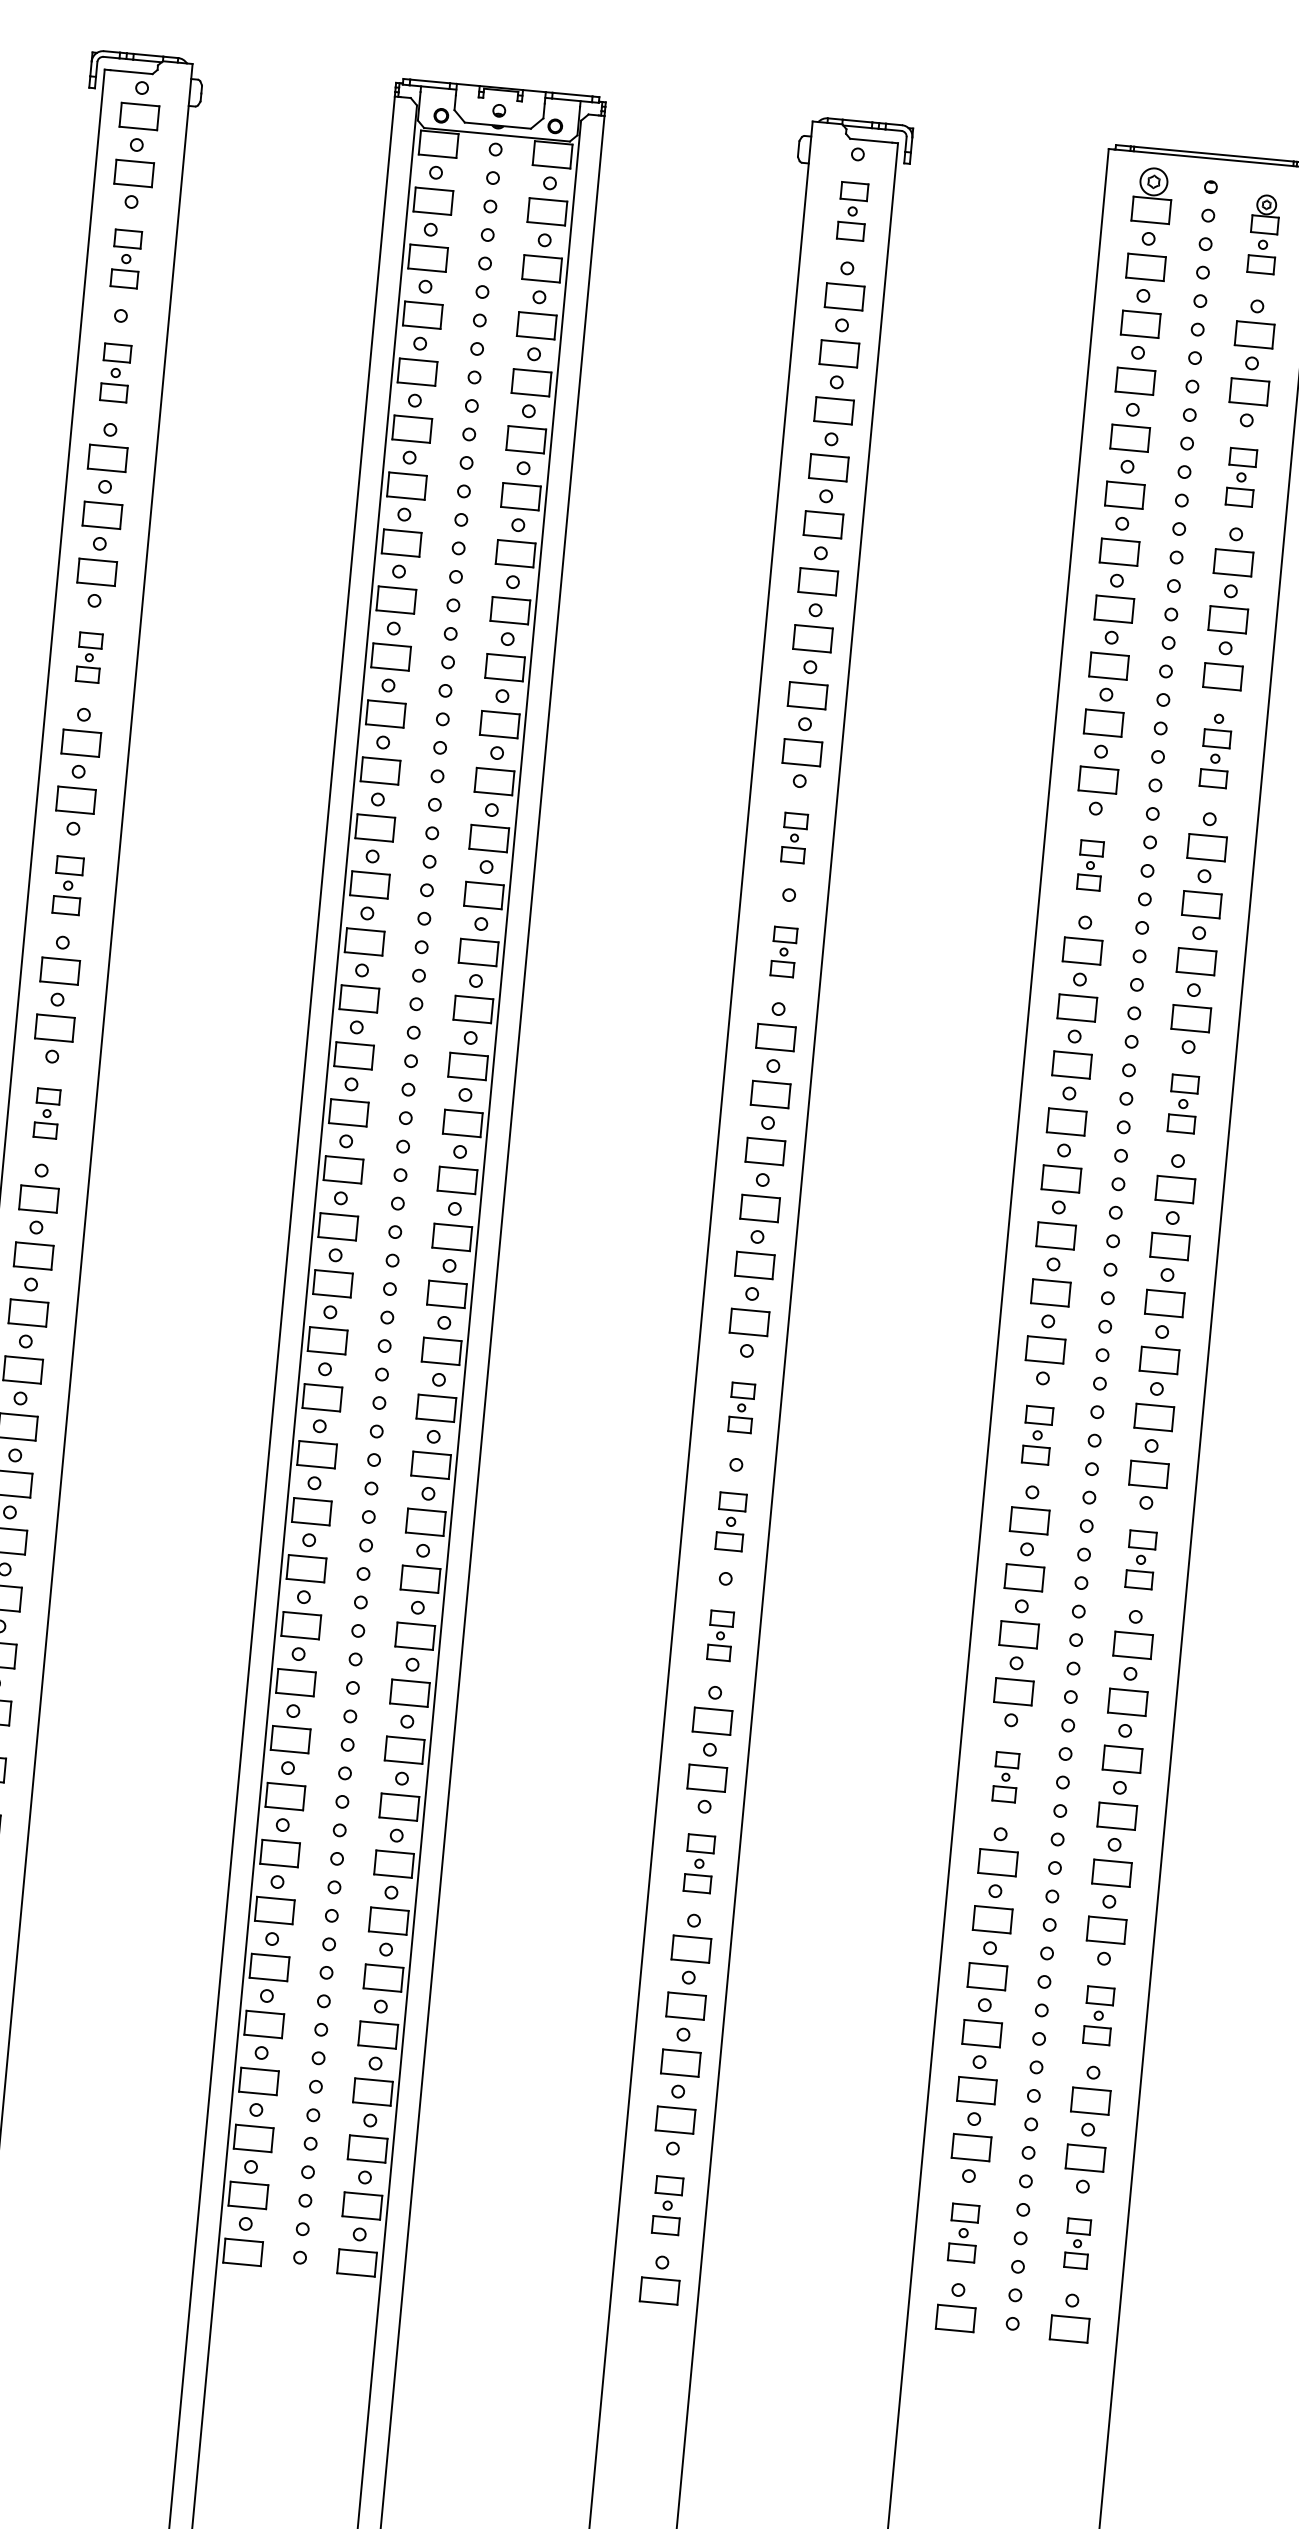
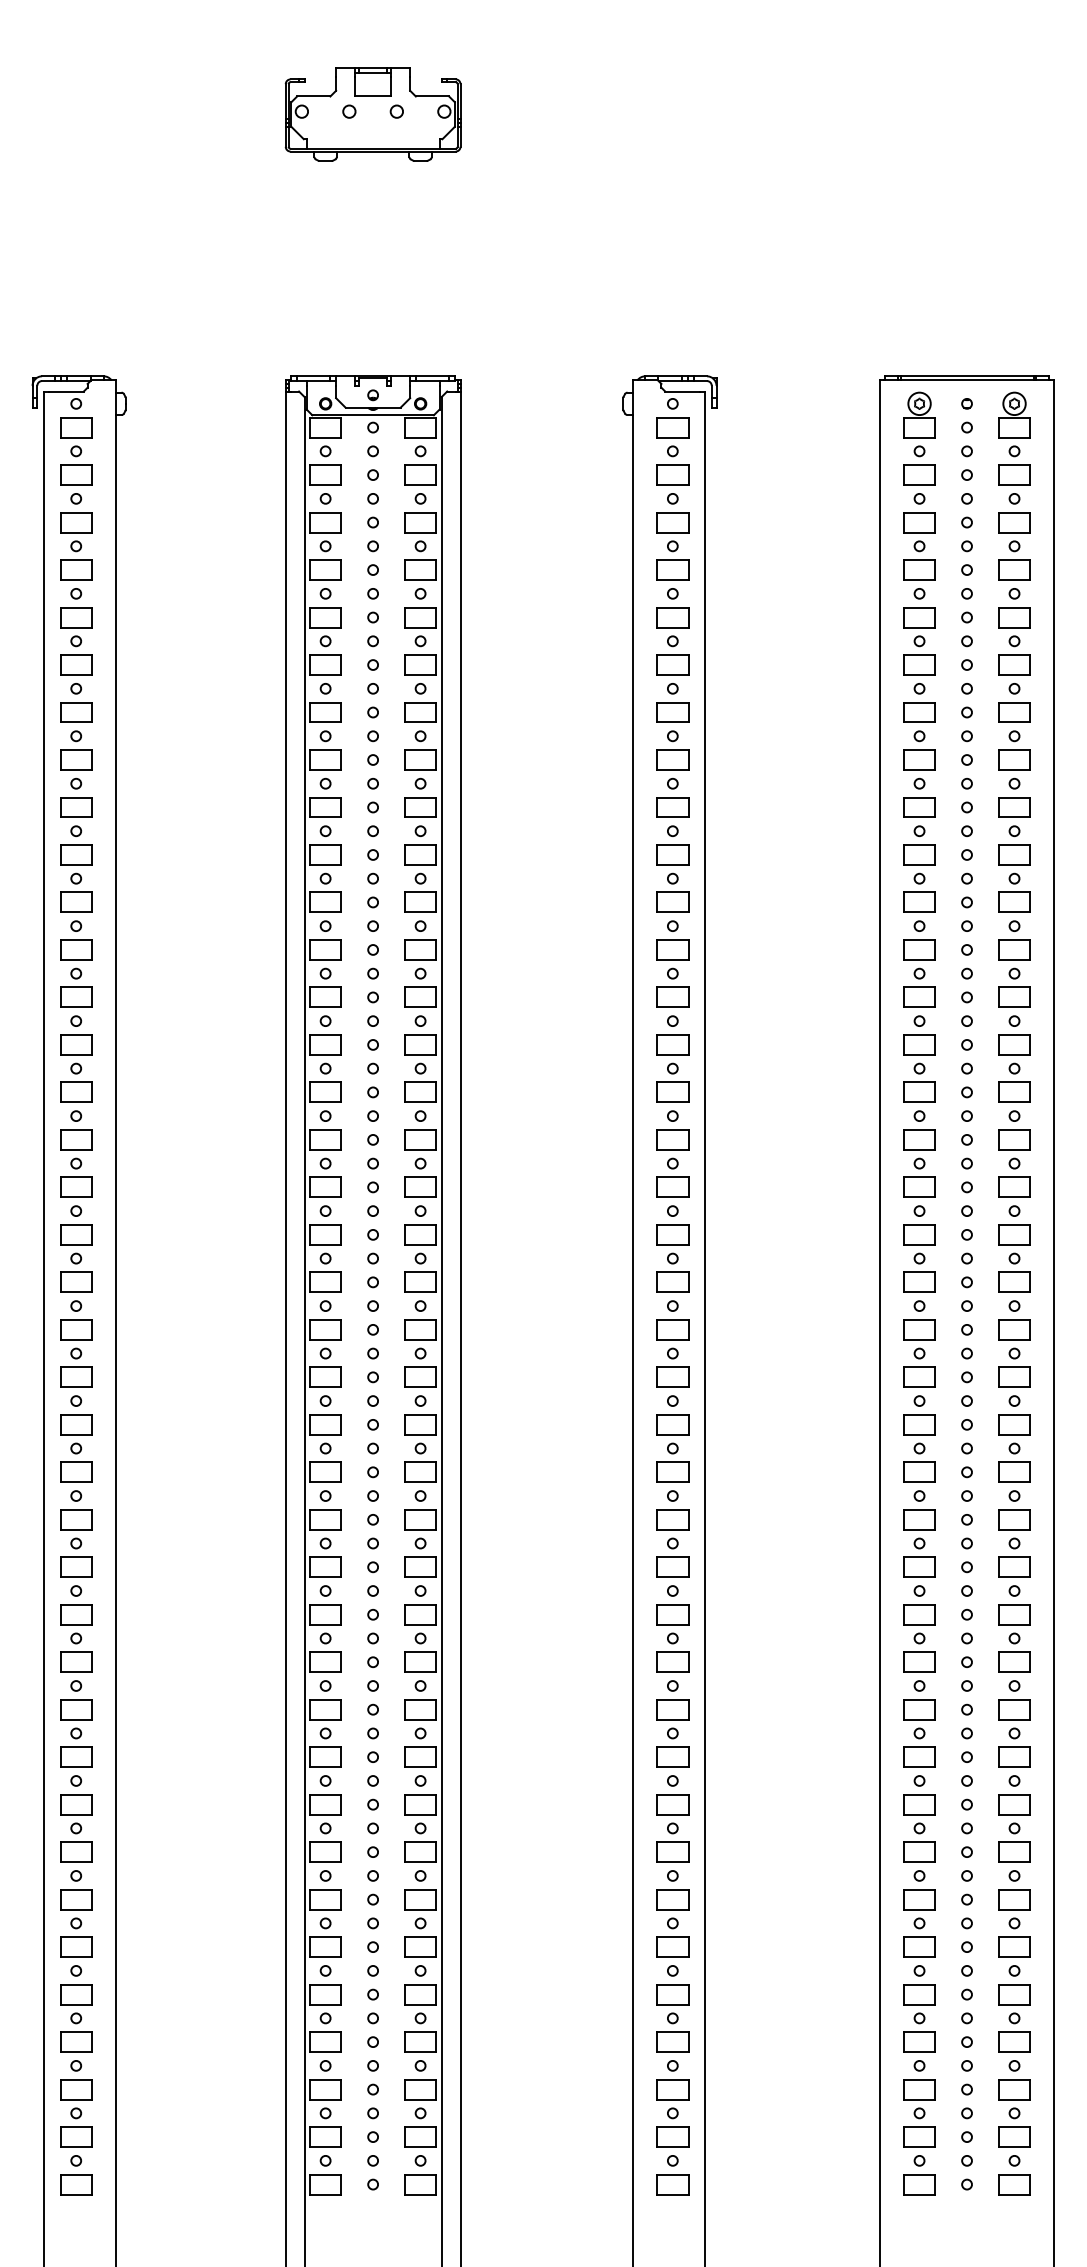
part: (852, 211) -> (672, 451), size x1.43
part: (1264, 234) -> (1014, 438), size x1.43
part: (126, 259) -> (76, 546), size x1.43
part: (115, 373) -> (76, 641), size x1.43
part: (1241, 477) -> (1014, 641), size x1.43
part: (89, 657) -> (76, 878), size x1.67
part: (1216, 749) -> (1014, 868), size x1.43
part: (794, 837) -> (672, 973), size x1.67
part: (1090, 865) -> (919, 973), size x1.67
part: (68, 885) -> (76, 1068), size x1.43
part: (783, 951) -> (672, 1068), size x1.67
part: (1183, 1103) -> (1014, 1163), size x1.43
part: (47, 1113) -> (76, 1258), size x1.67
part: (741, 1407) -> (672, 1448), size x1.67
part: (1037, 1435) -> (919, 1448), size x1.43
part: (730, 1521) -> (672, 1543), size x1.43
part: (1141, 1559) -> (1014, 1543), size x1.43
part: (720, 1635) -> (672, 1638), size x1.67
part: (1005, 1777) -> (919, 1733), size x1.67
part: (698, 1863) -> (672, 1828), size x1.43
part: (1098, 2015) -> (1014, 1923), size x1.43
part: (667, 2205) -> (672, 2113), size x1.43
part: (963, 2233) -> (919, 2113), size x1.43
part: (1077, 2243) -> (1014, 2113), size x1.67

